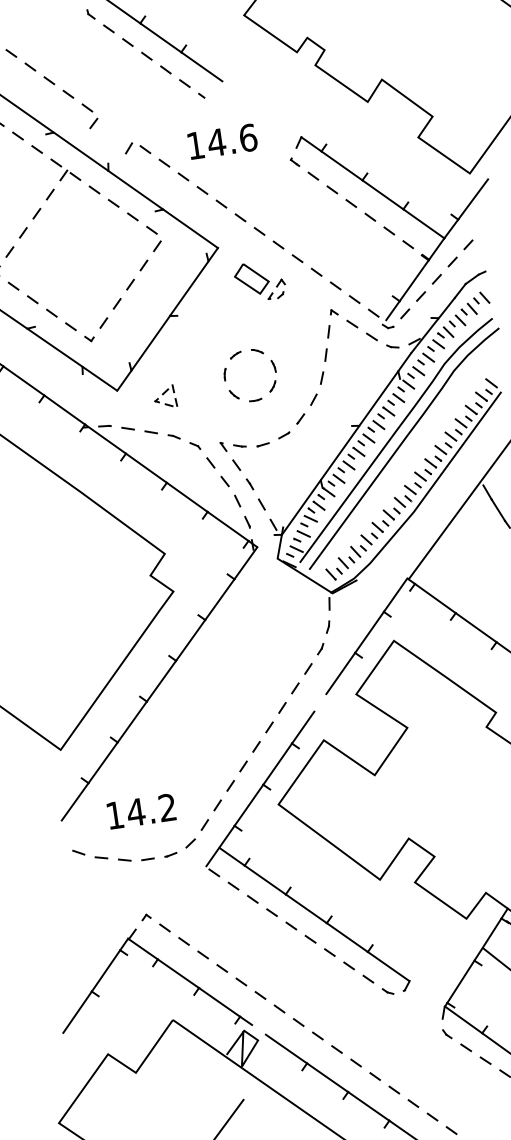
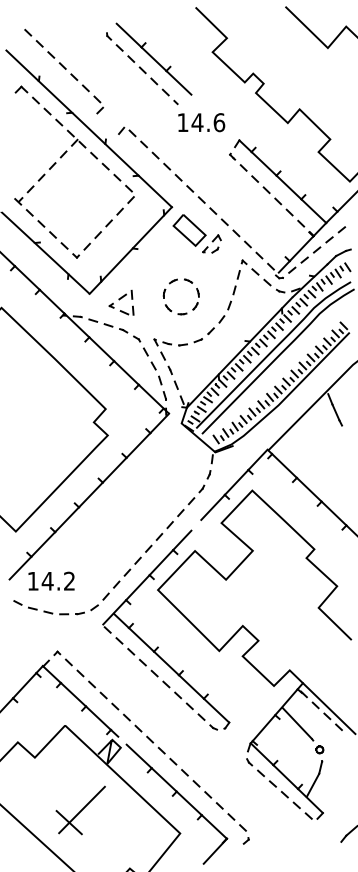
text: (222, 141) -> (201, 122), moved
part: (259, 280) -> (196, 233), size x1.43
part: (165, 396) -> (121, 302), size x1.67
text: (141, 810) -> (51, 580), moved

